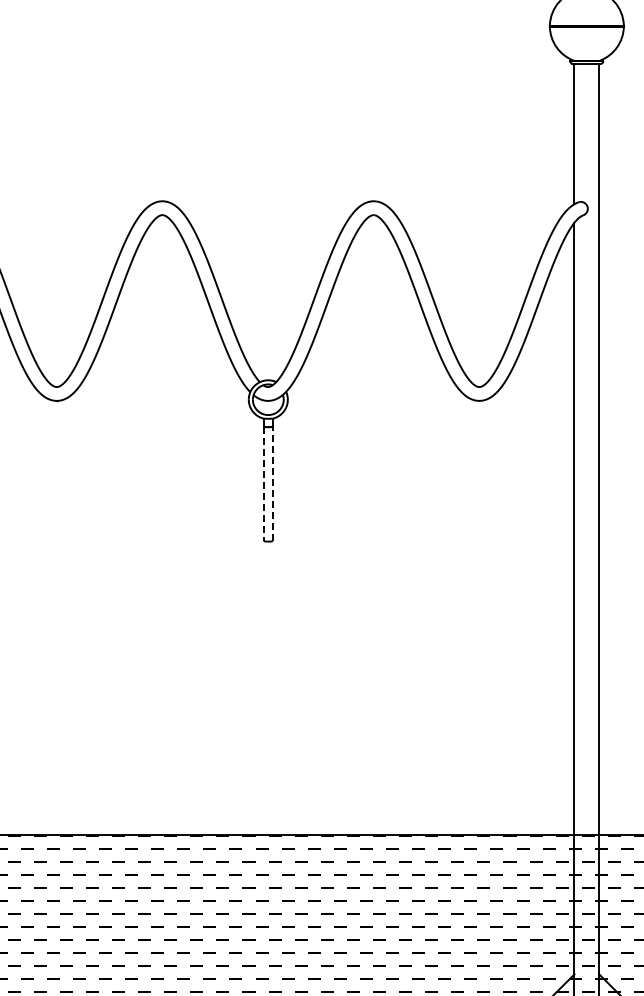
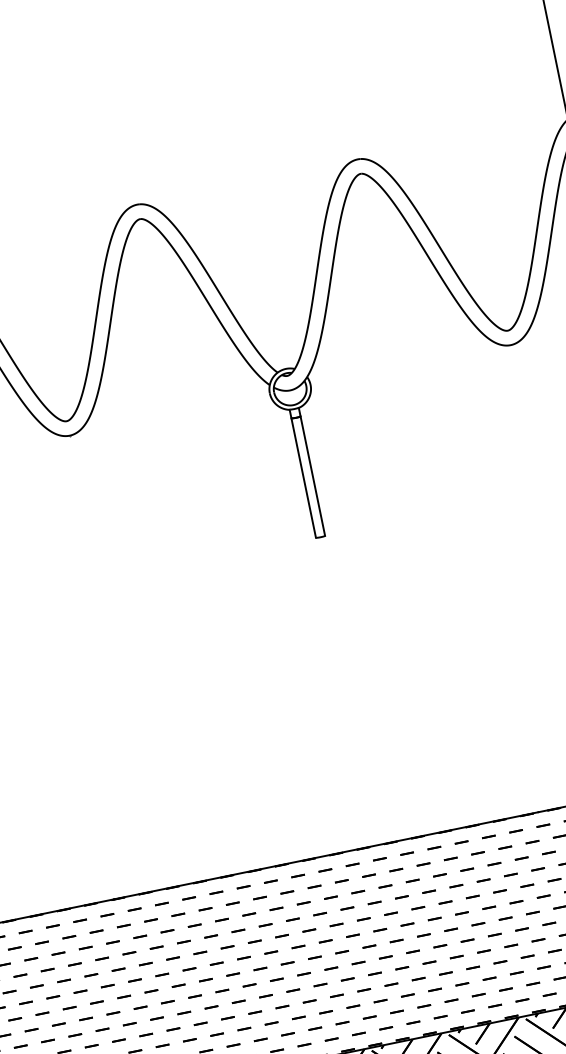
line: (272, 483) -> (312, 475), dashed -> solid
line: (263, 484) -> (303, 478), dashed -> solid

